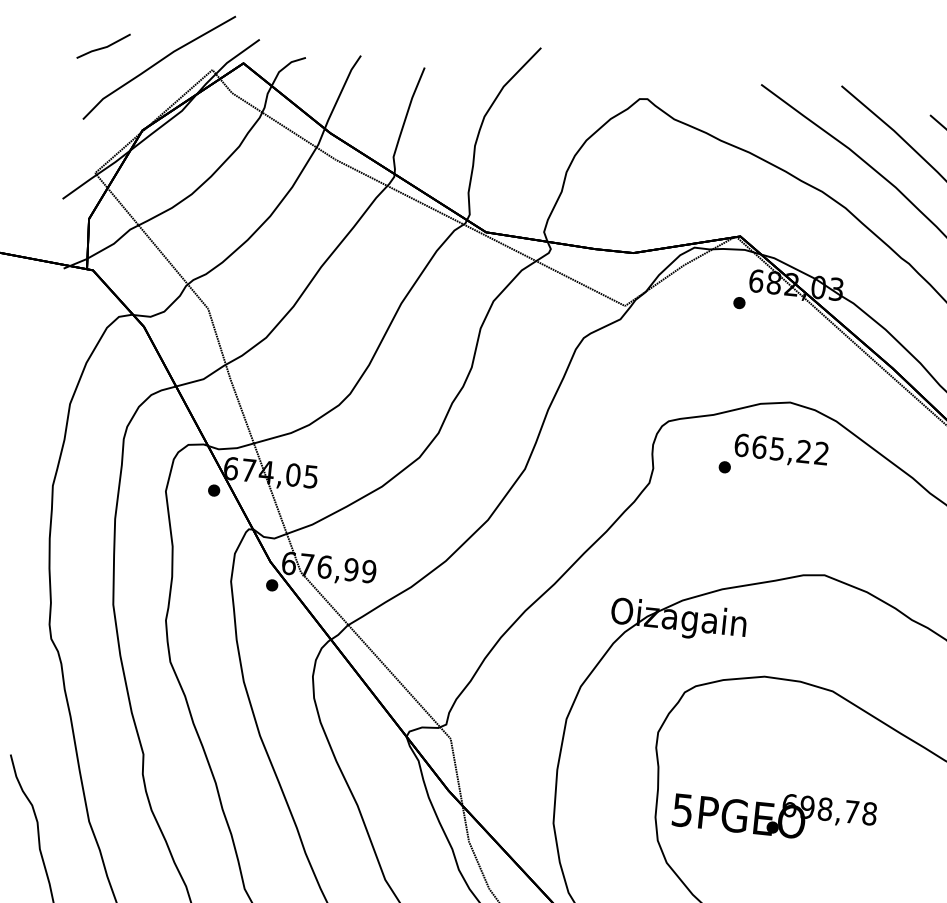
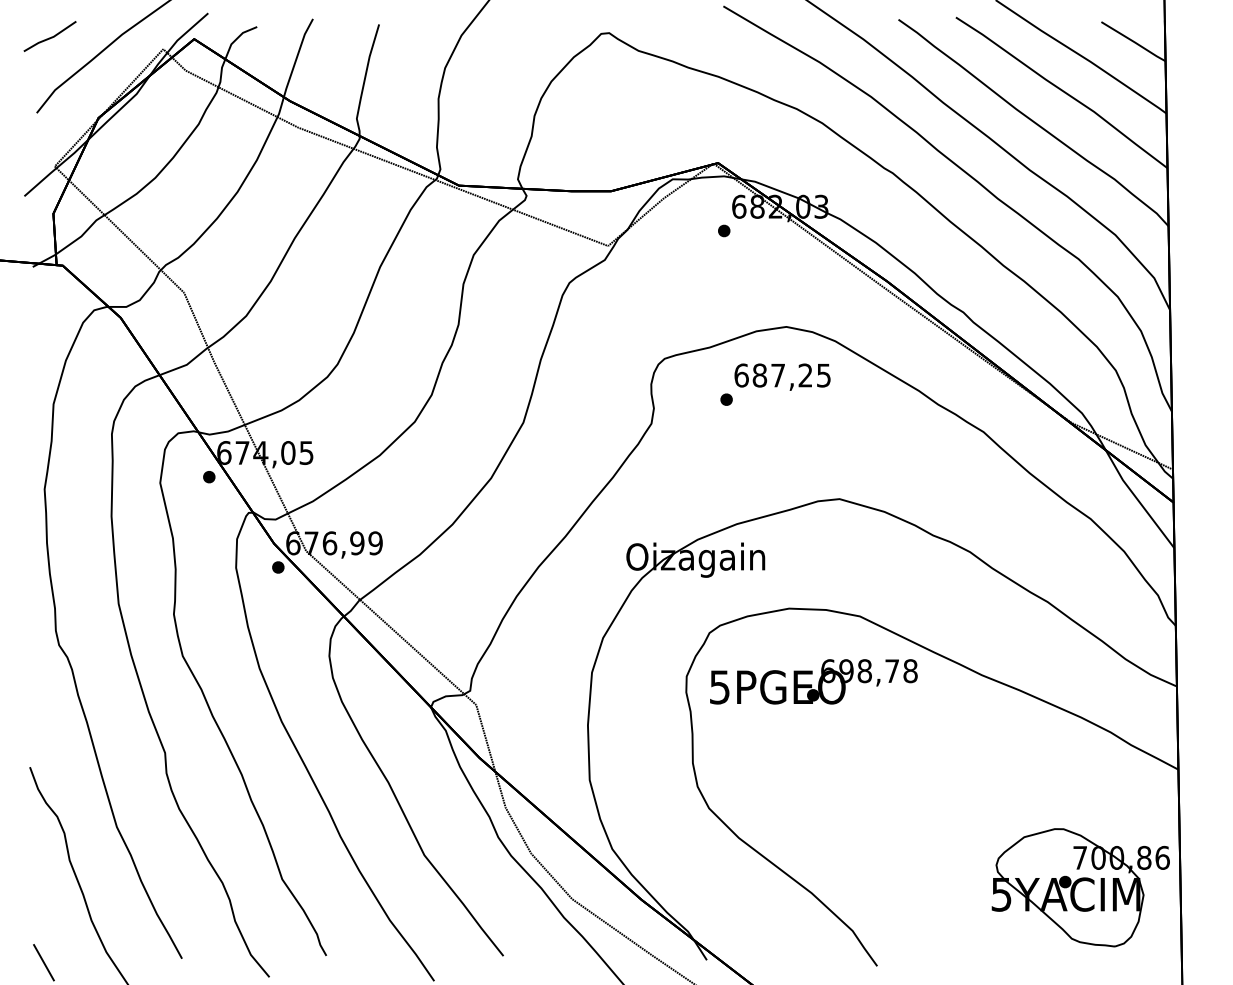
text: (790, 450) -> (791, 375), 665,22 -> 687,25
text: (774, 814) -> (813, 681), moved

